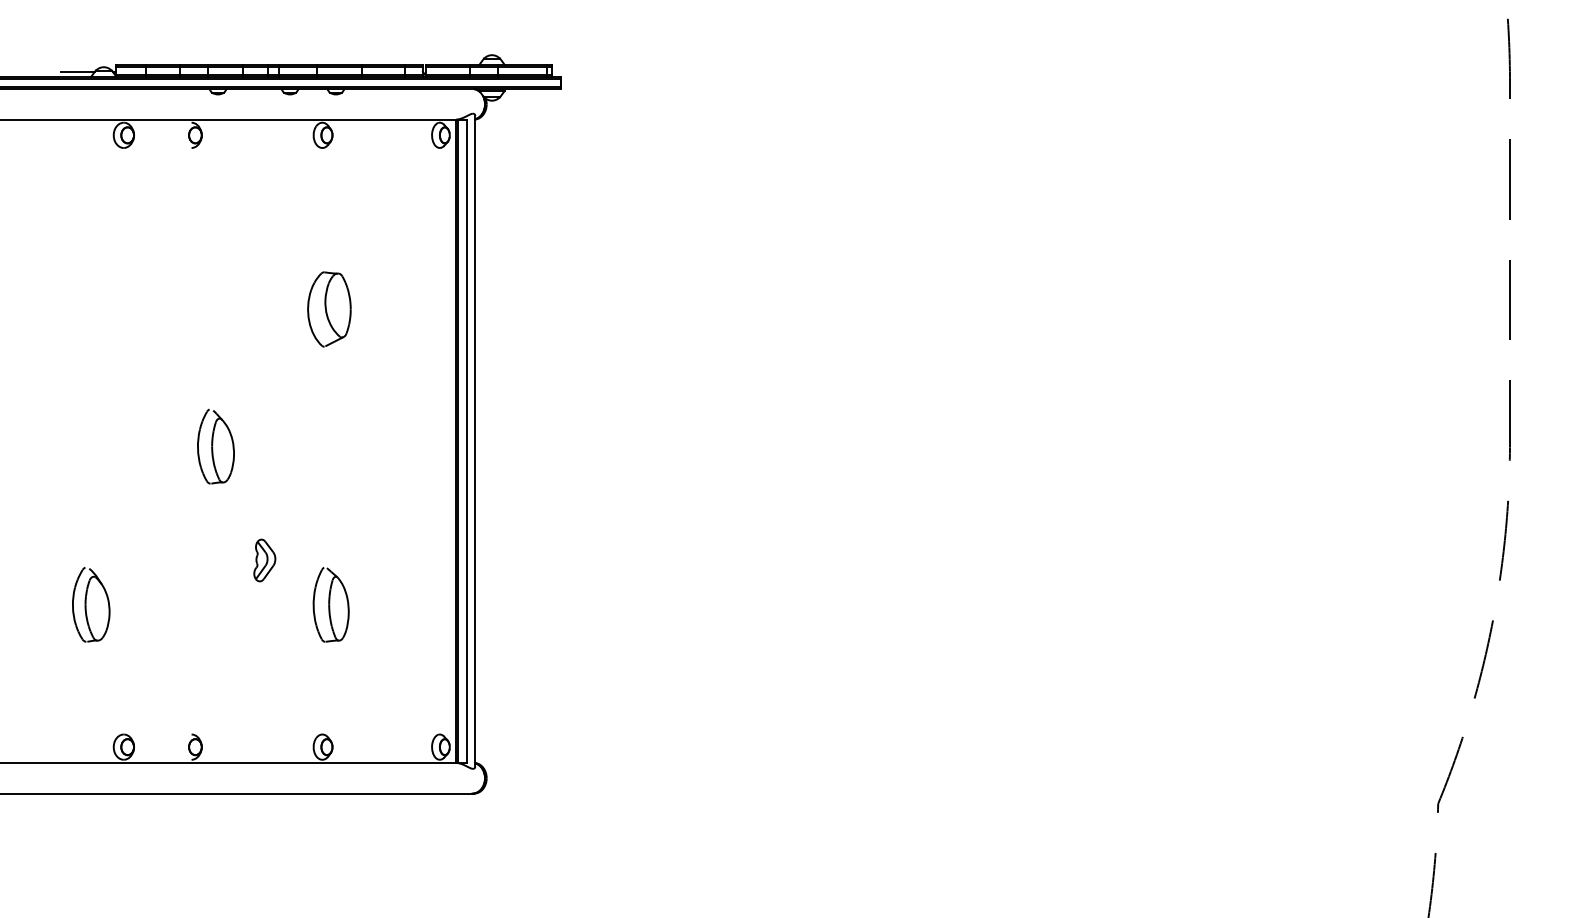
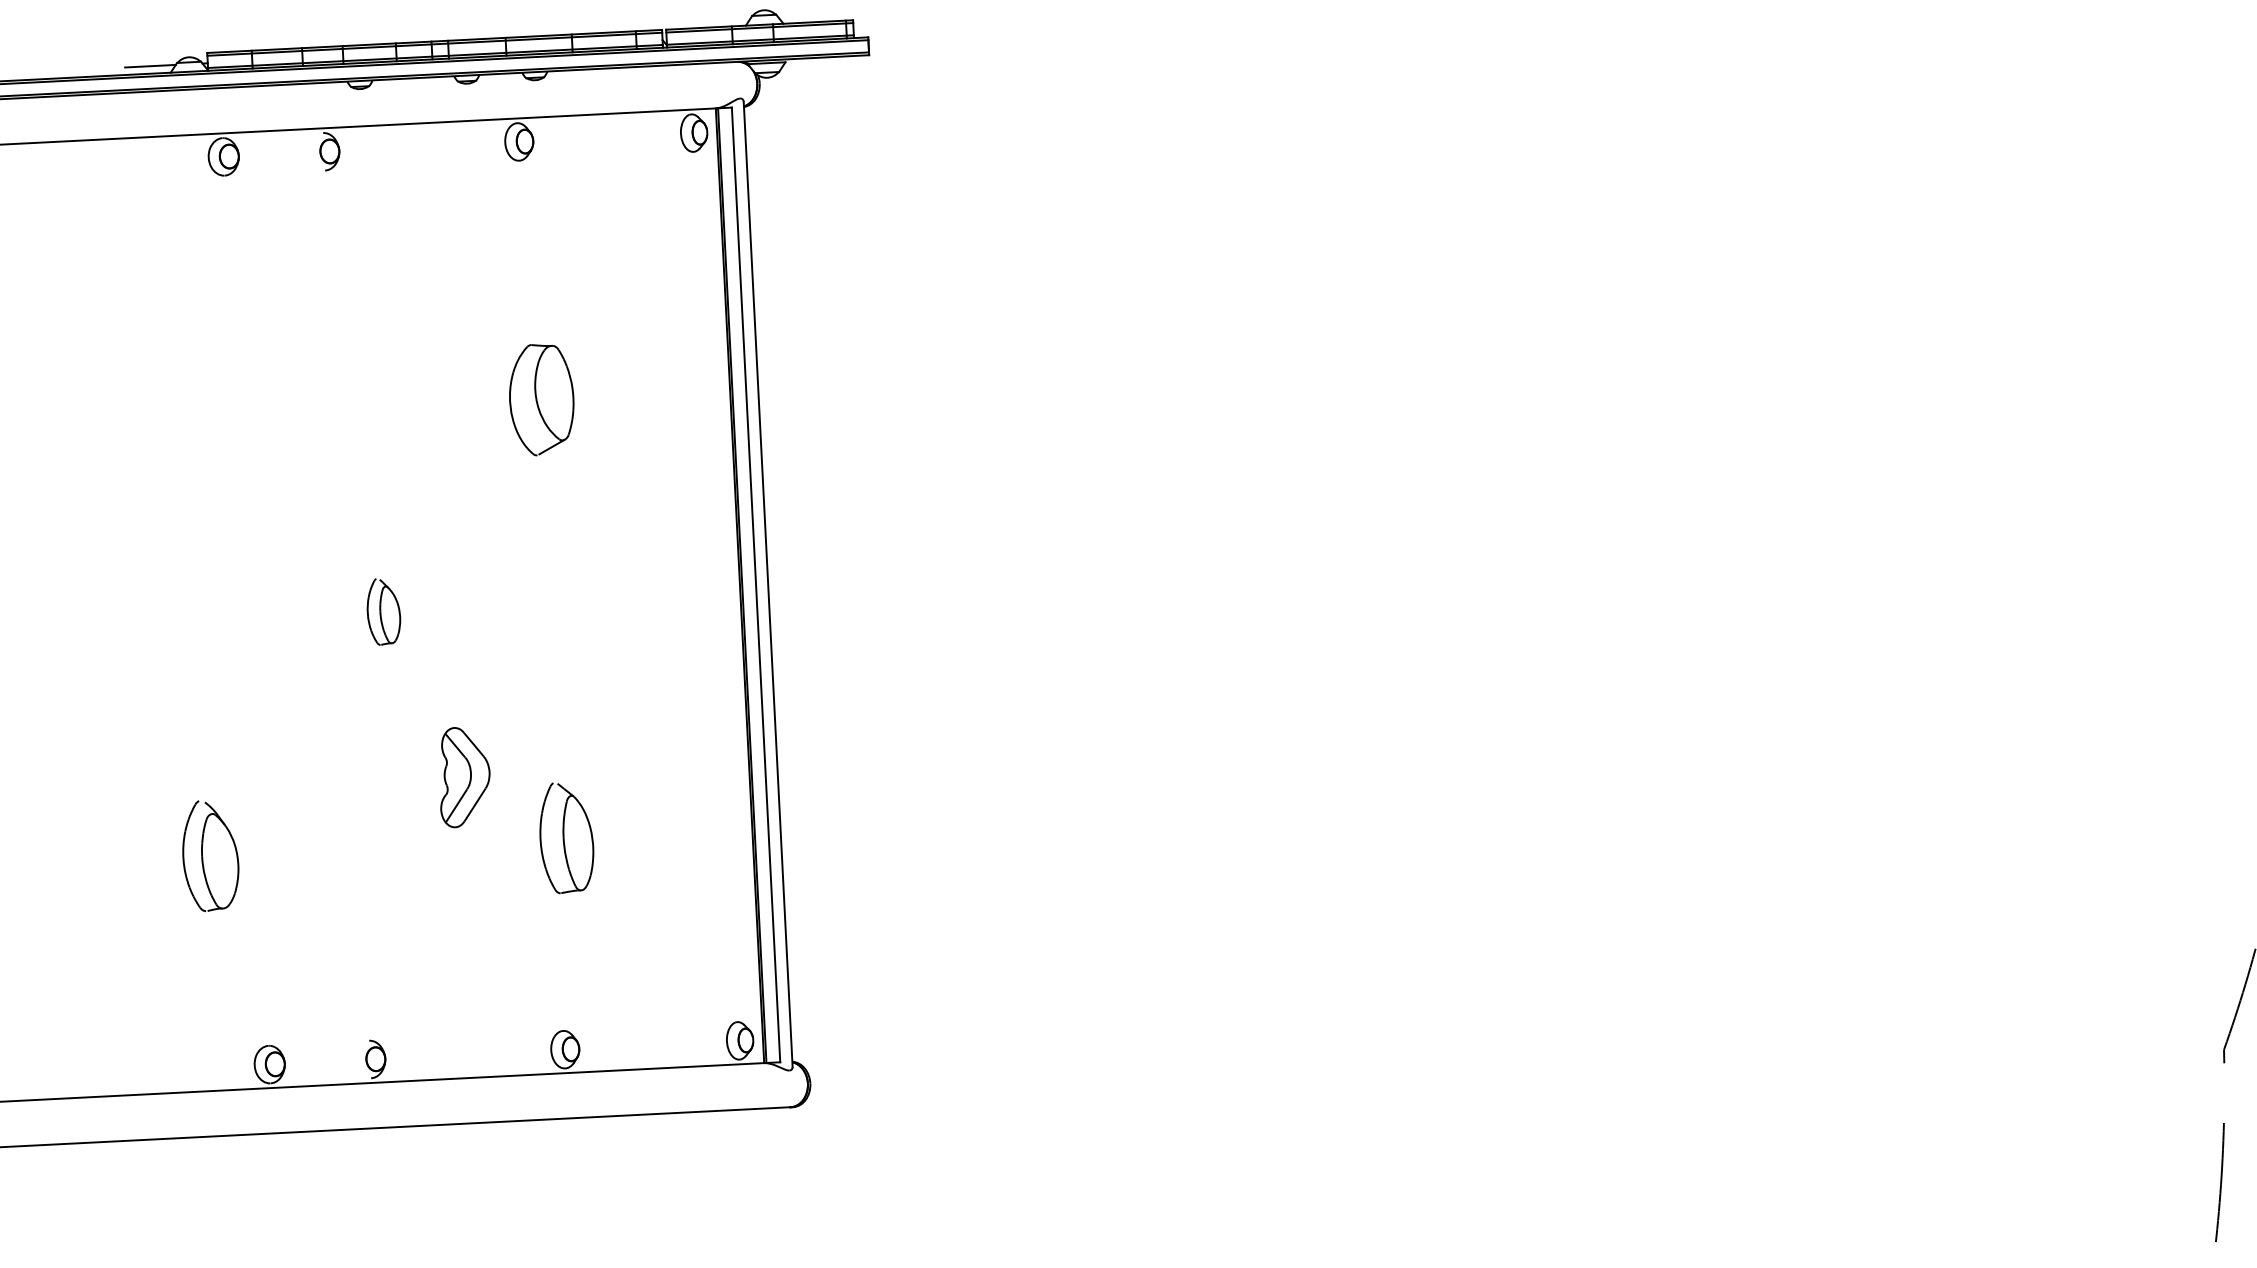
part: (215, 446) -> (383, 611), size x0.6
part: (264, 560) -> (464, 777), size x1.6

